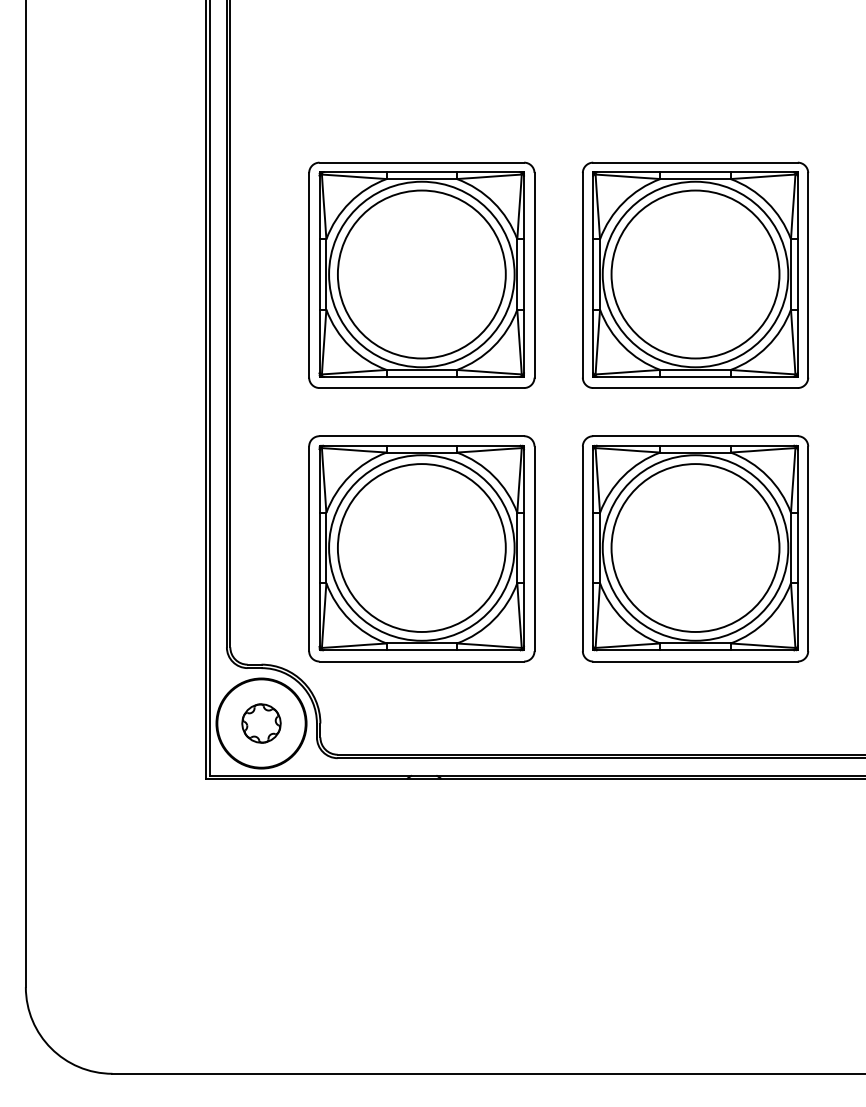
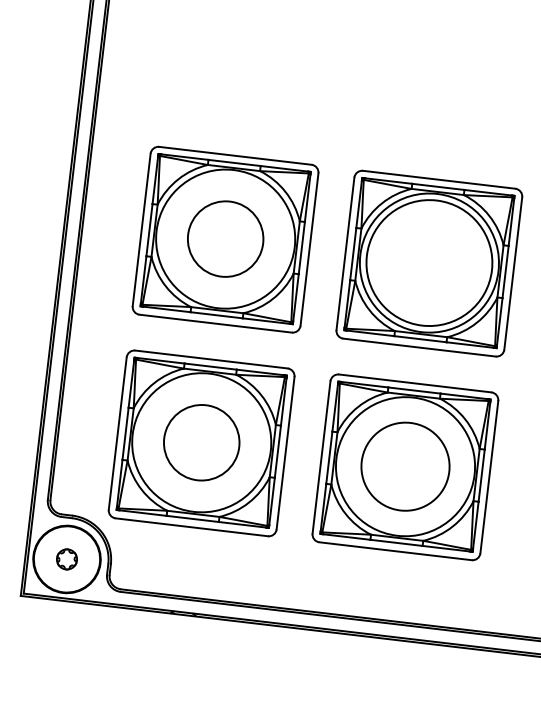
circle: (421, 274) -> (225, 239), size x0.6
circle: (421, 548) -> (201, 443), size x0.6
circle: (695, 548) -> (405, 467), size x0.7
part: (261, 723) -> (67, 559), size x0.7

